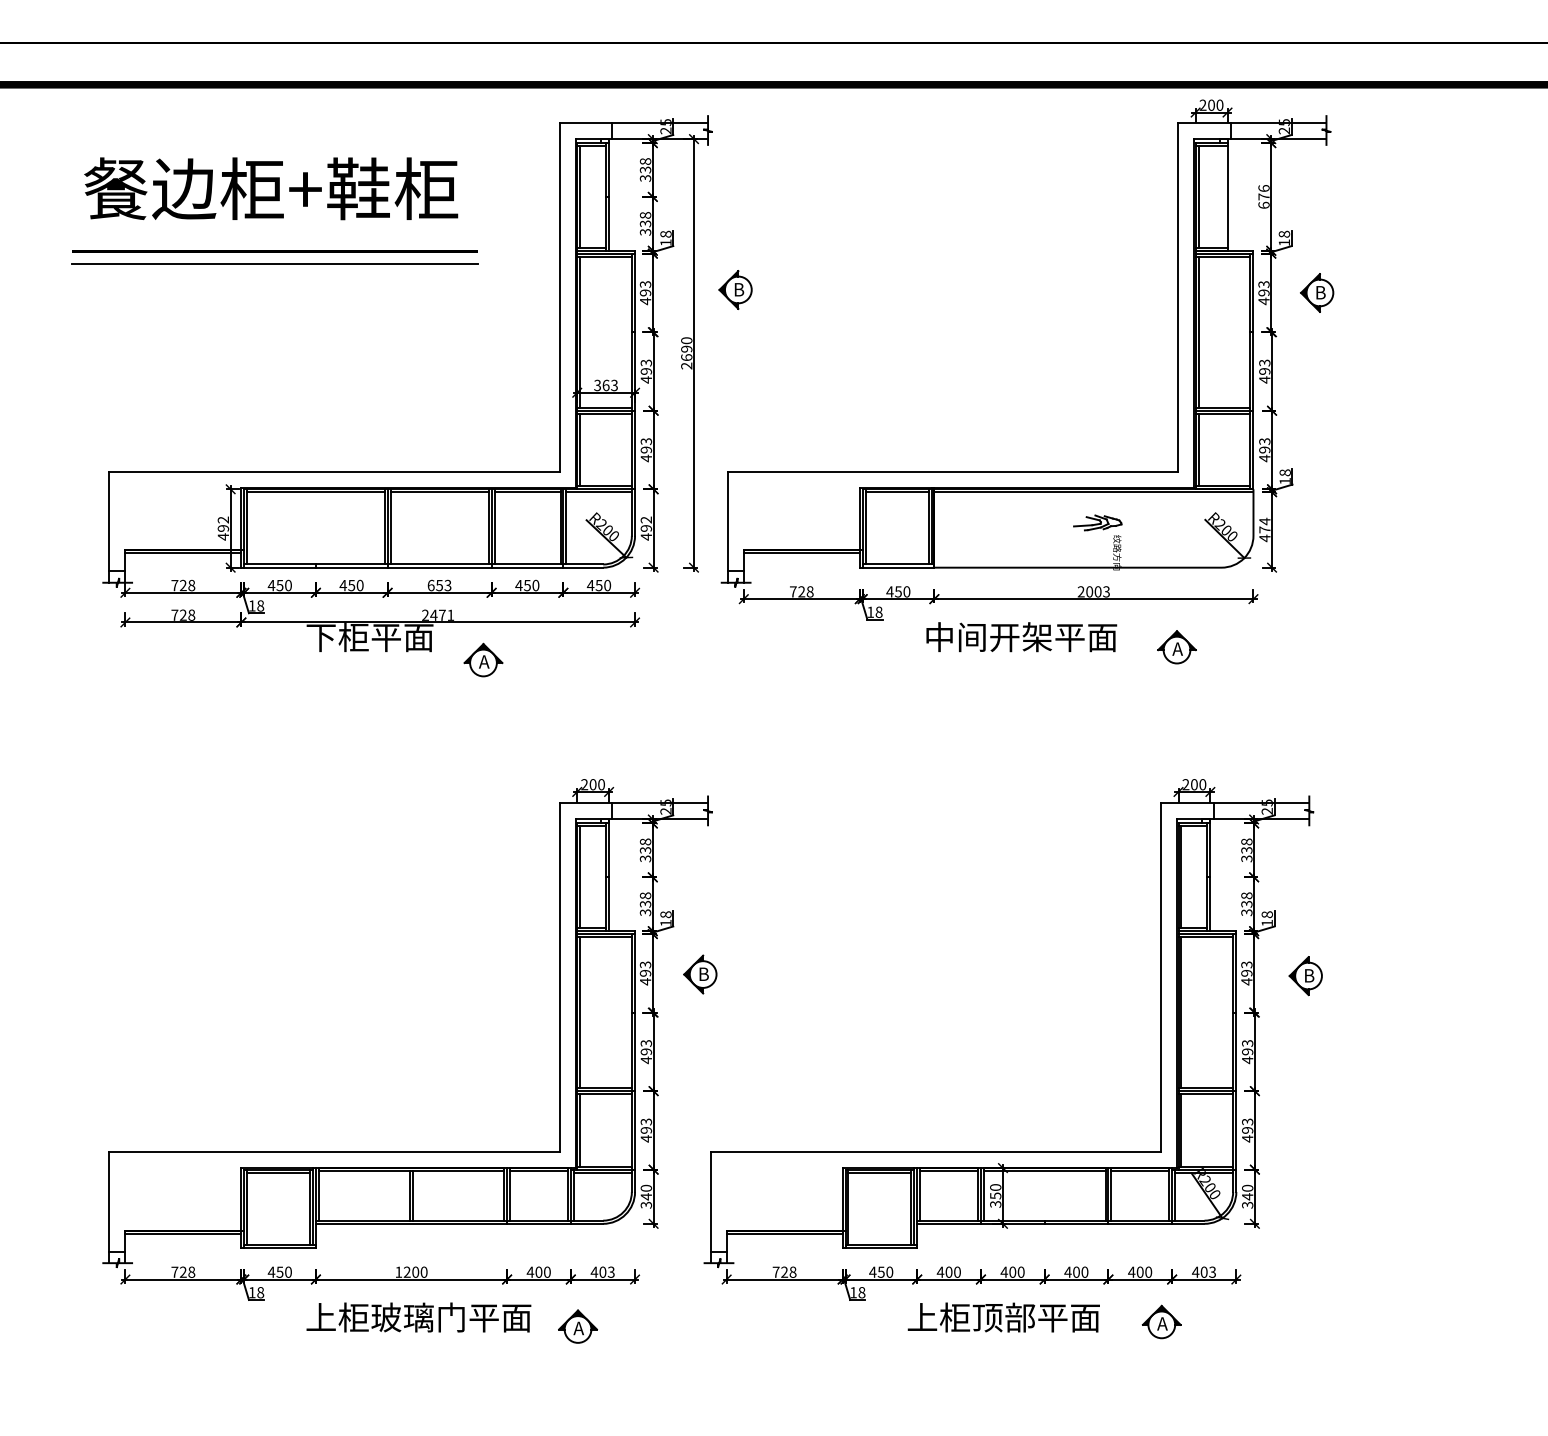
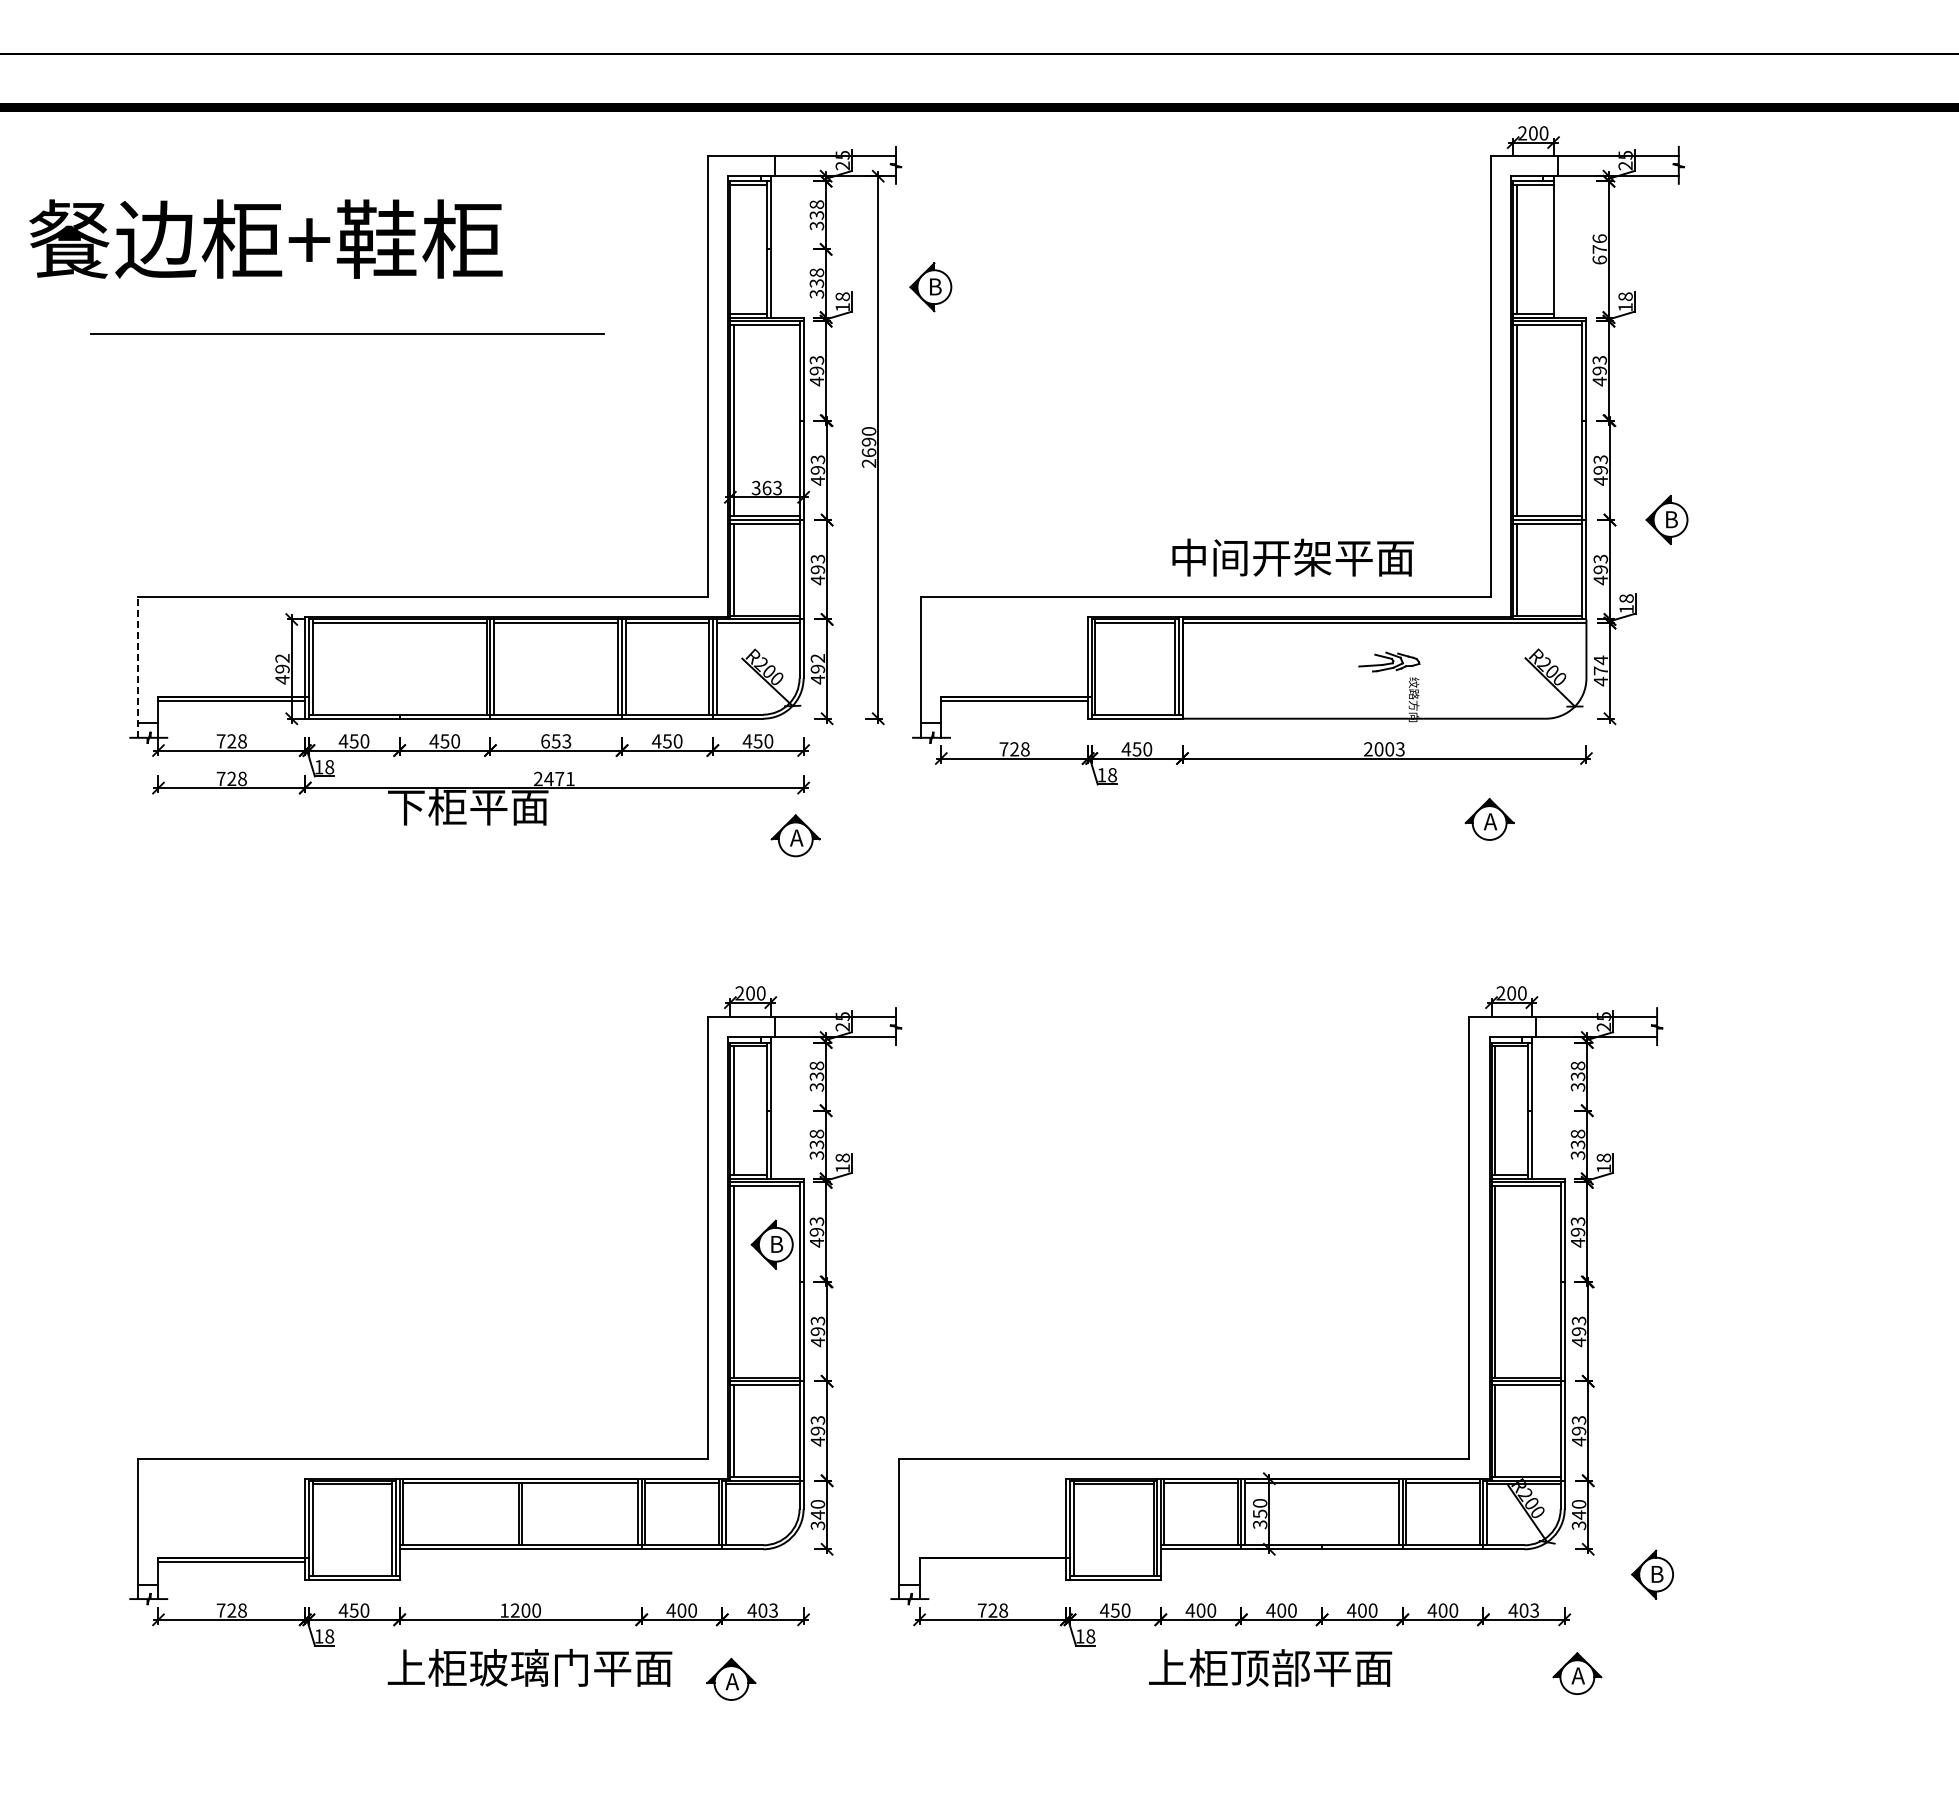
text: (270, 188) -> (265, 238), moved
line: (580, 196) -> (734, 248), removed
line: (274, 251) -> (347, 318), removed
part: (735, 290) -> (930, 287), moved
part: (1316, 293) -> (1666, 520), moved
line: (109, 527) -> (138, 667), solid -> dashed
text: (1021, 637) -> (1292, 557), moved
part: (483, 659) -> (795, 835), moved
part: (699, 974) -> (771, 1244), moved
part: (1305, 975) -> (1652, 1574), moved
line: (784, 1233) -> (992, 1561), removed
part: (1161, 1321) -> (1577, 1673), moved

